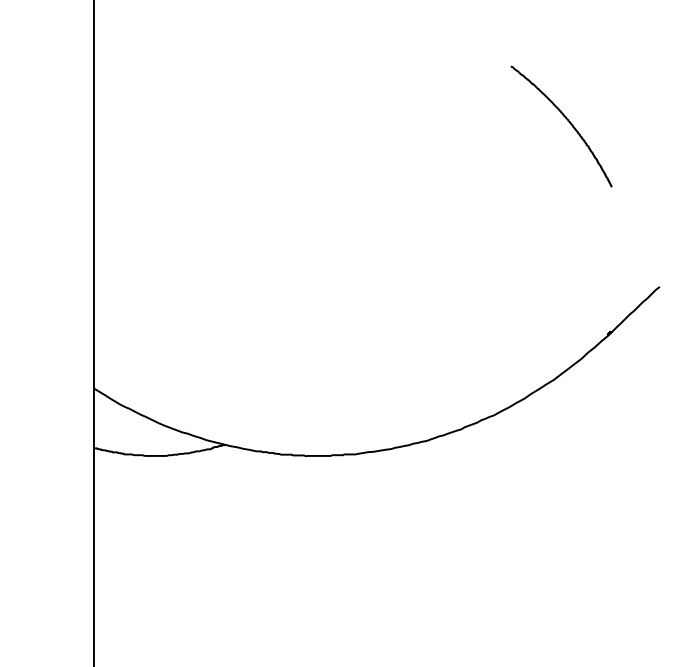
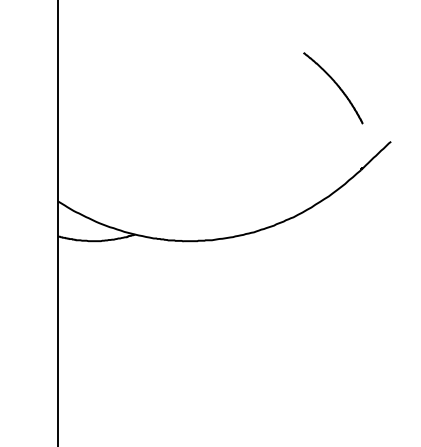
curve: (566, 121) -> (336, 85), moved

